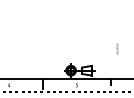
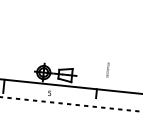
text: (117, 48) -> (108, 69), moved

